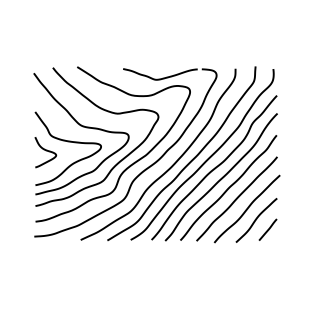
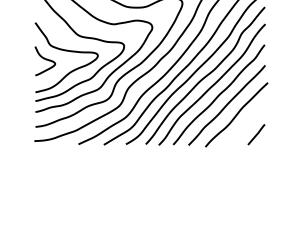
curve: (256, 220) -> (245, 125), removed

